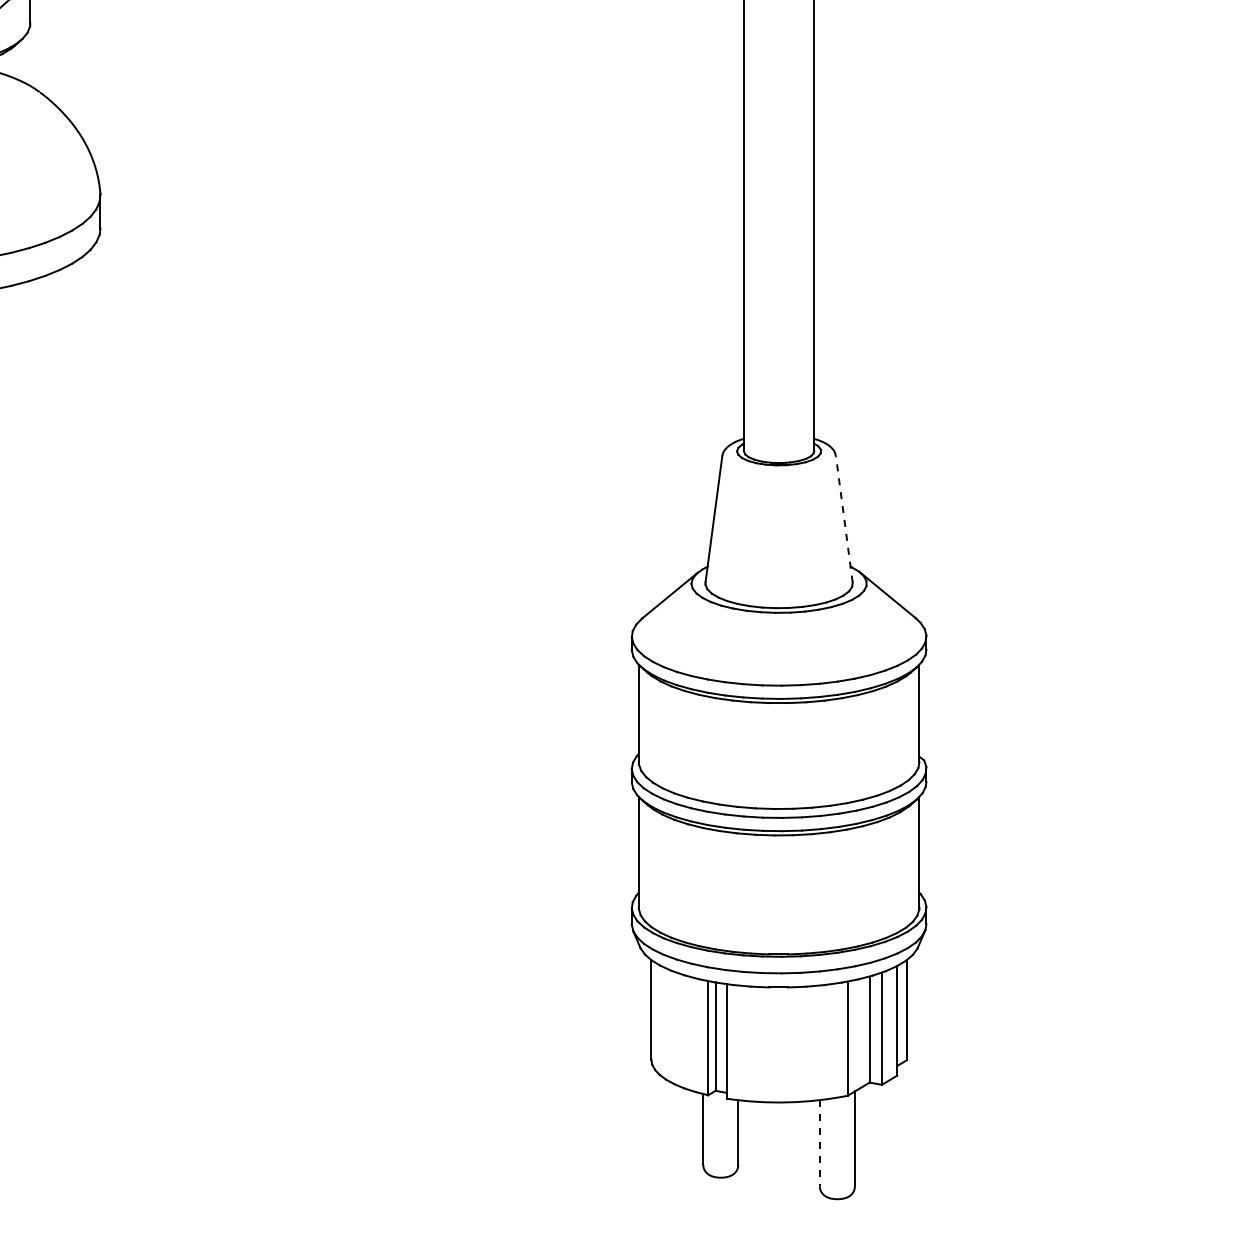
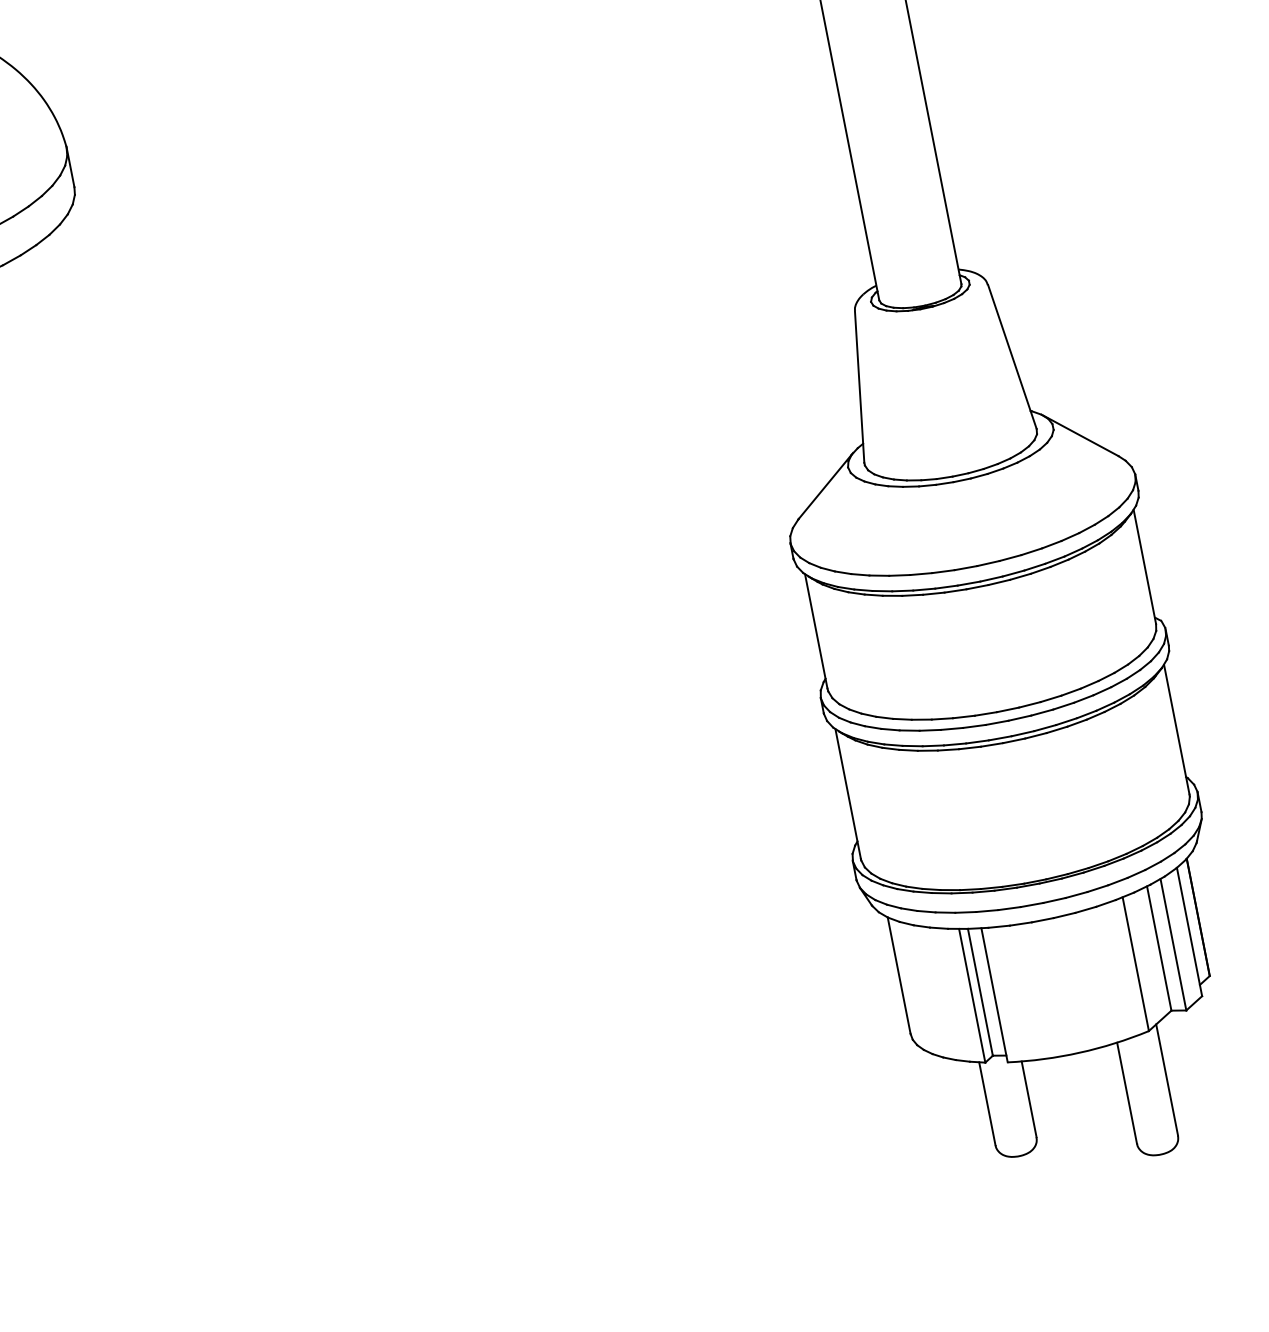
line: (844, 519) -> (1012, 357), dashed -> solid
line: (819, 1143) -> (1126, 1093), dashed -> solid

